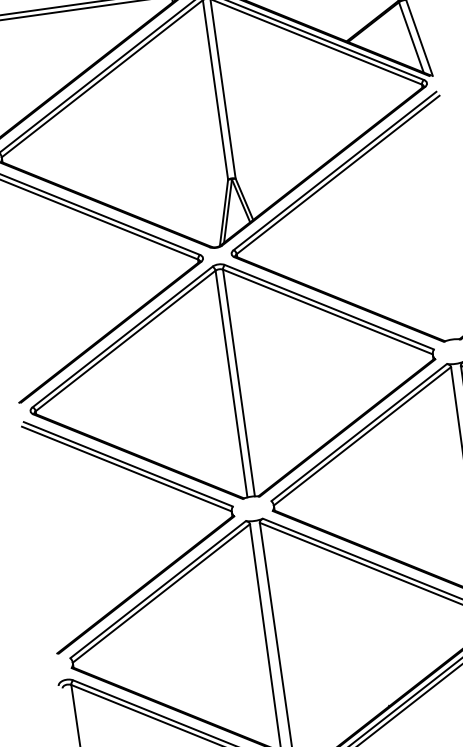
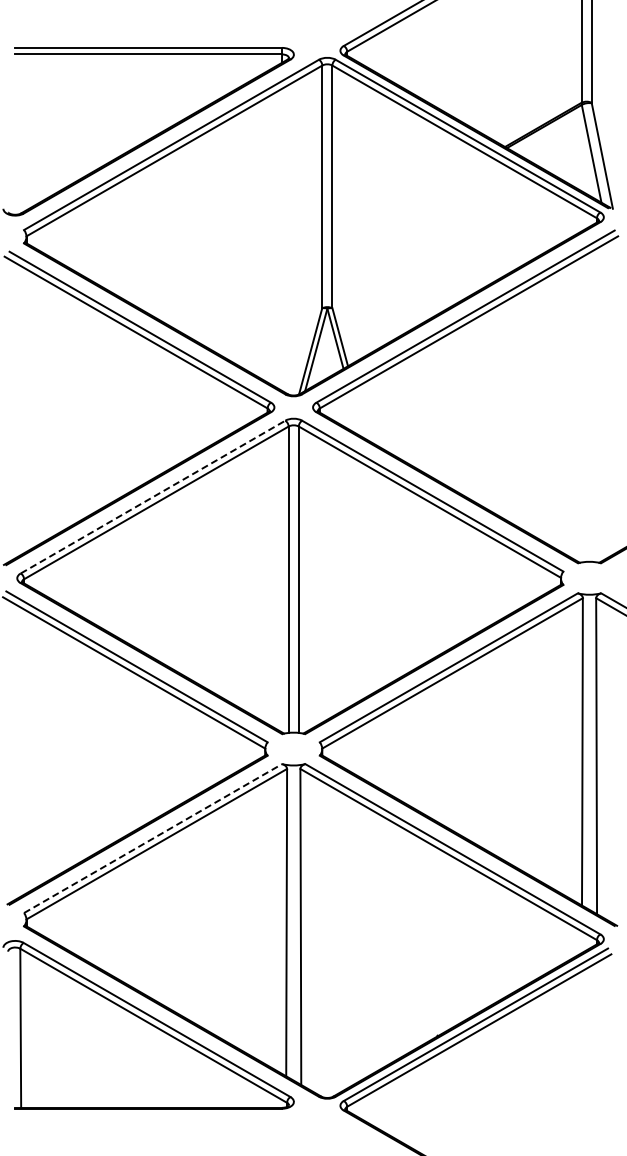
line: (122, 337) -> (153, 497), solid -> dashed
line: (158, 589) -> (153, 838), solid -> dashed

